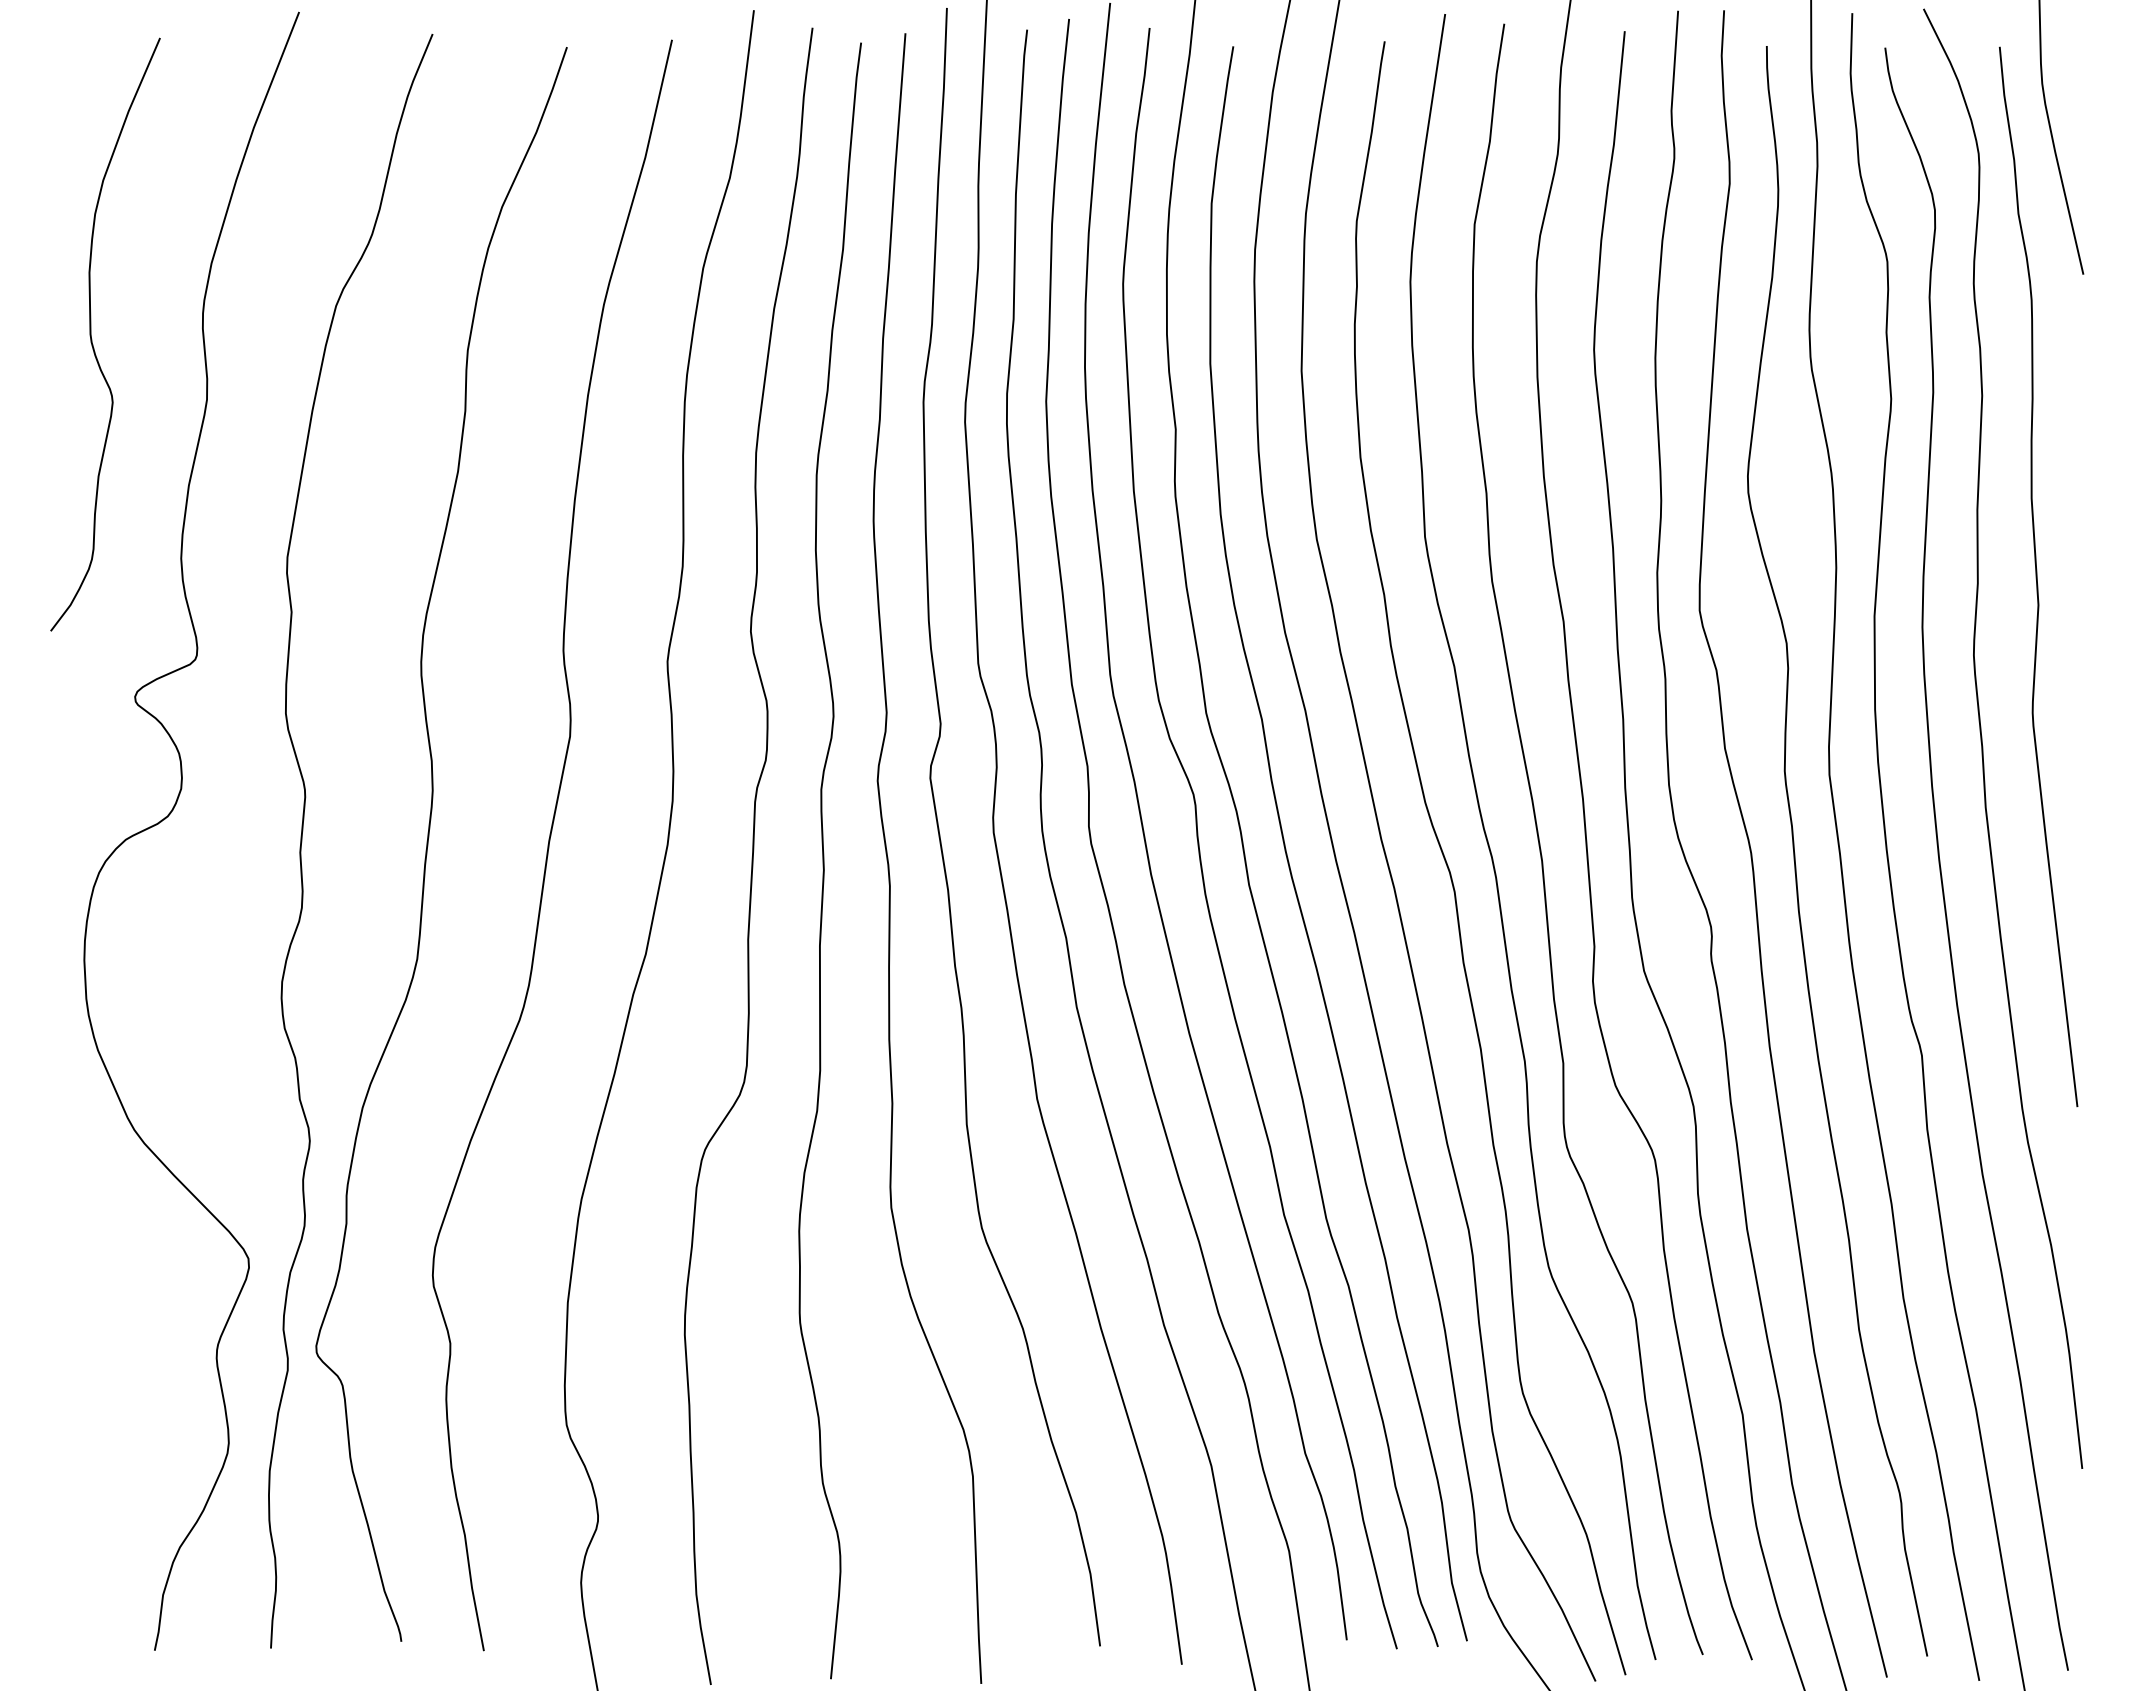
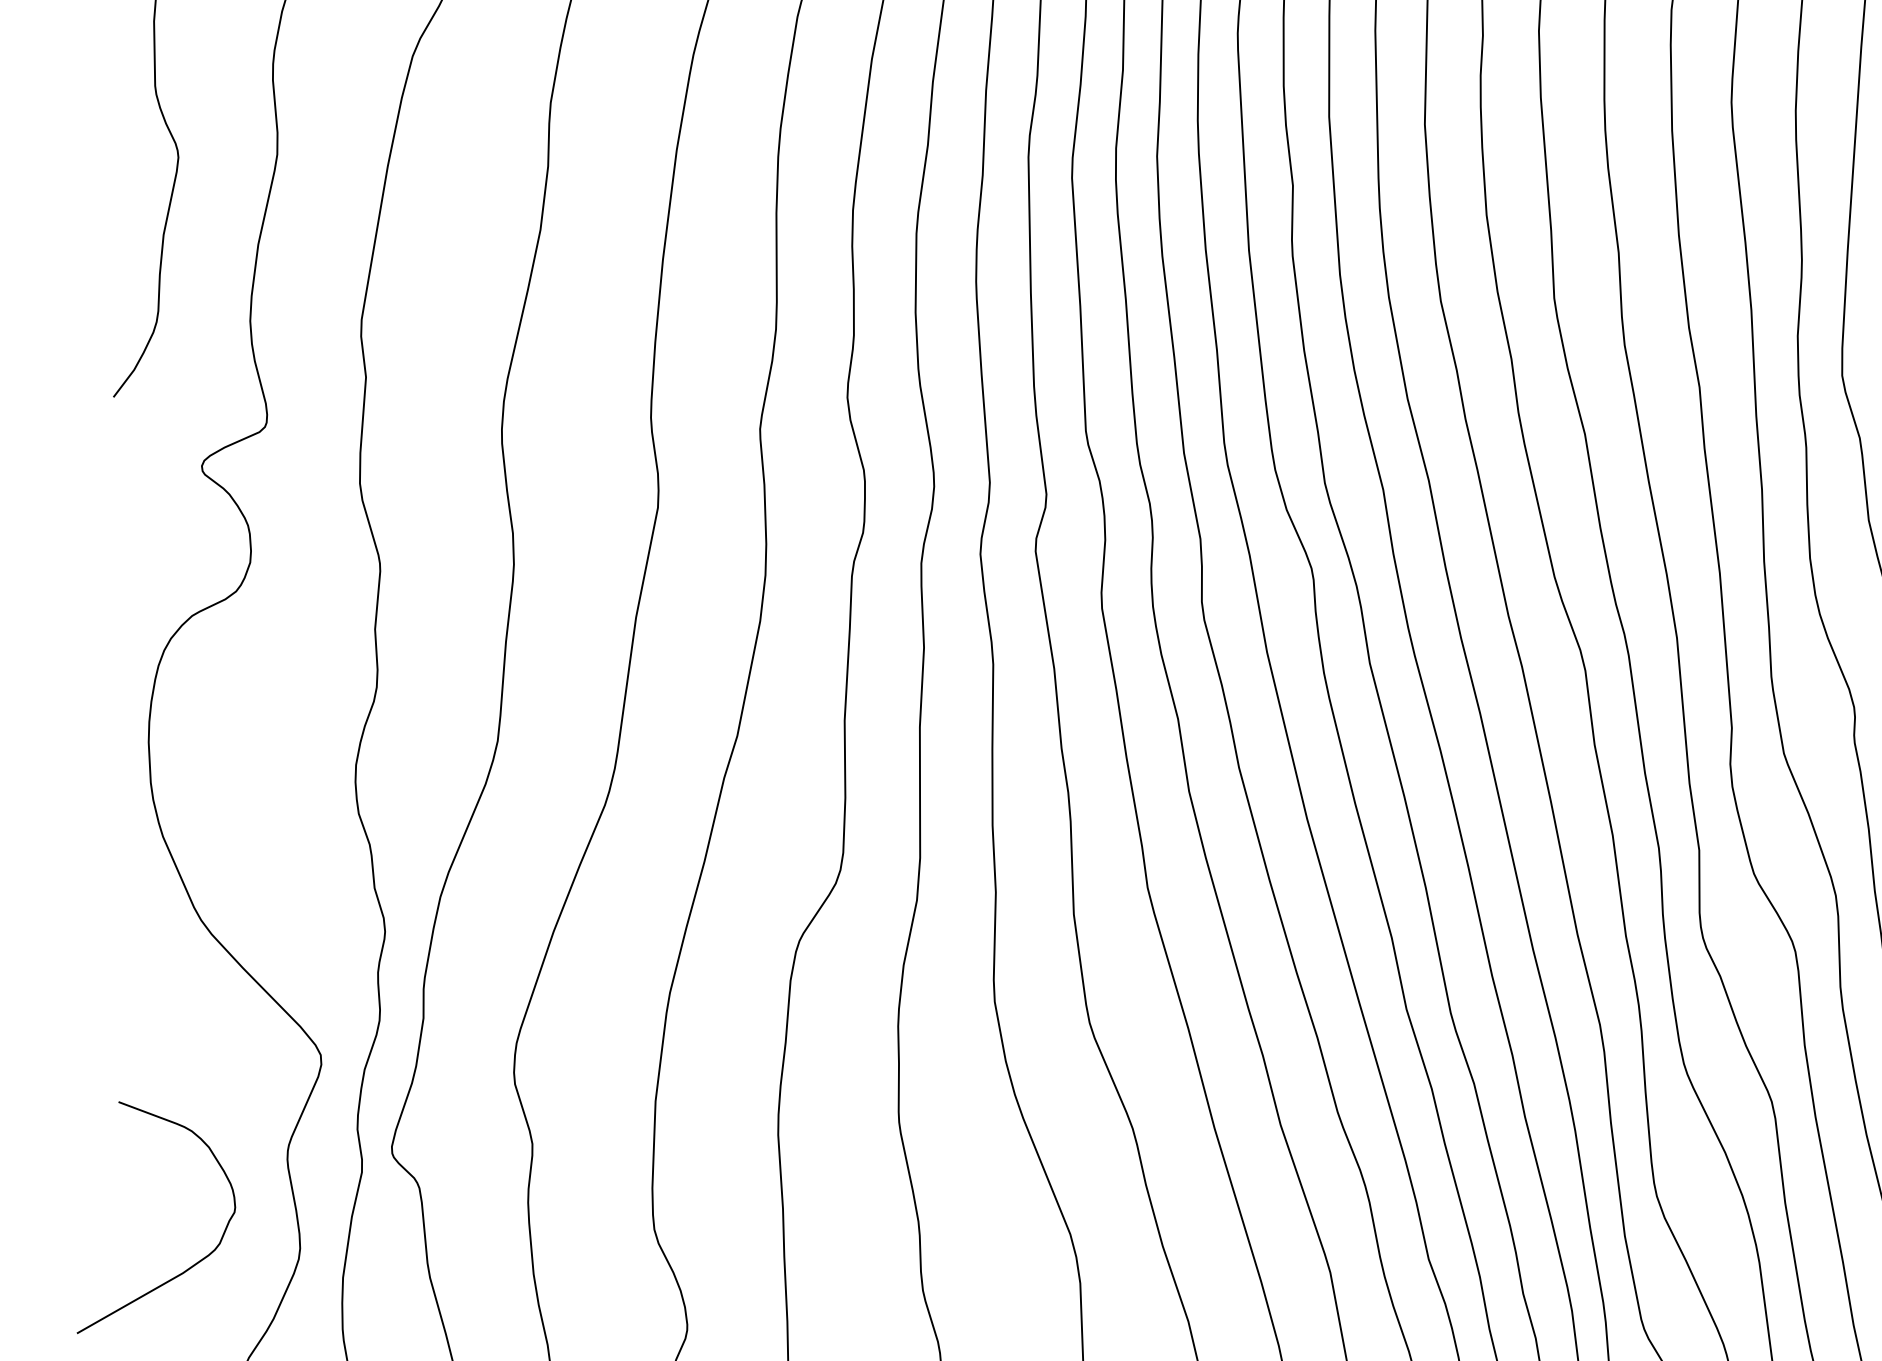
curve: (126, 1458) -> (192, 1264), added

